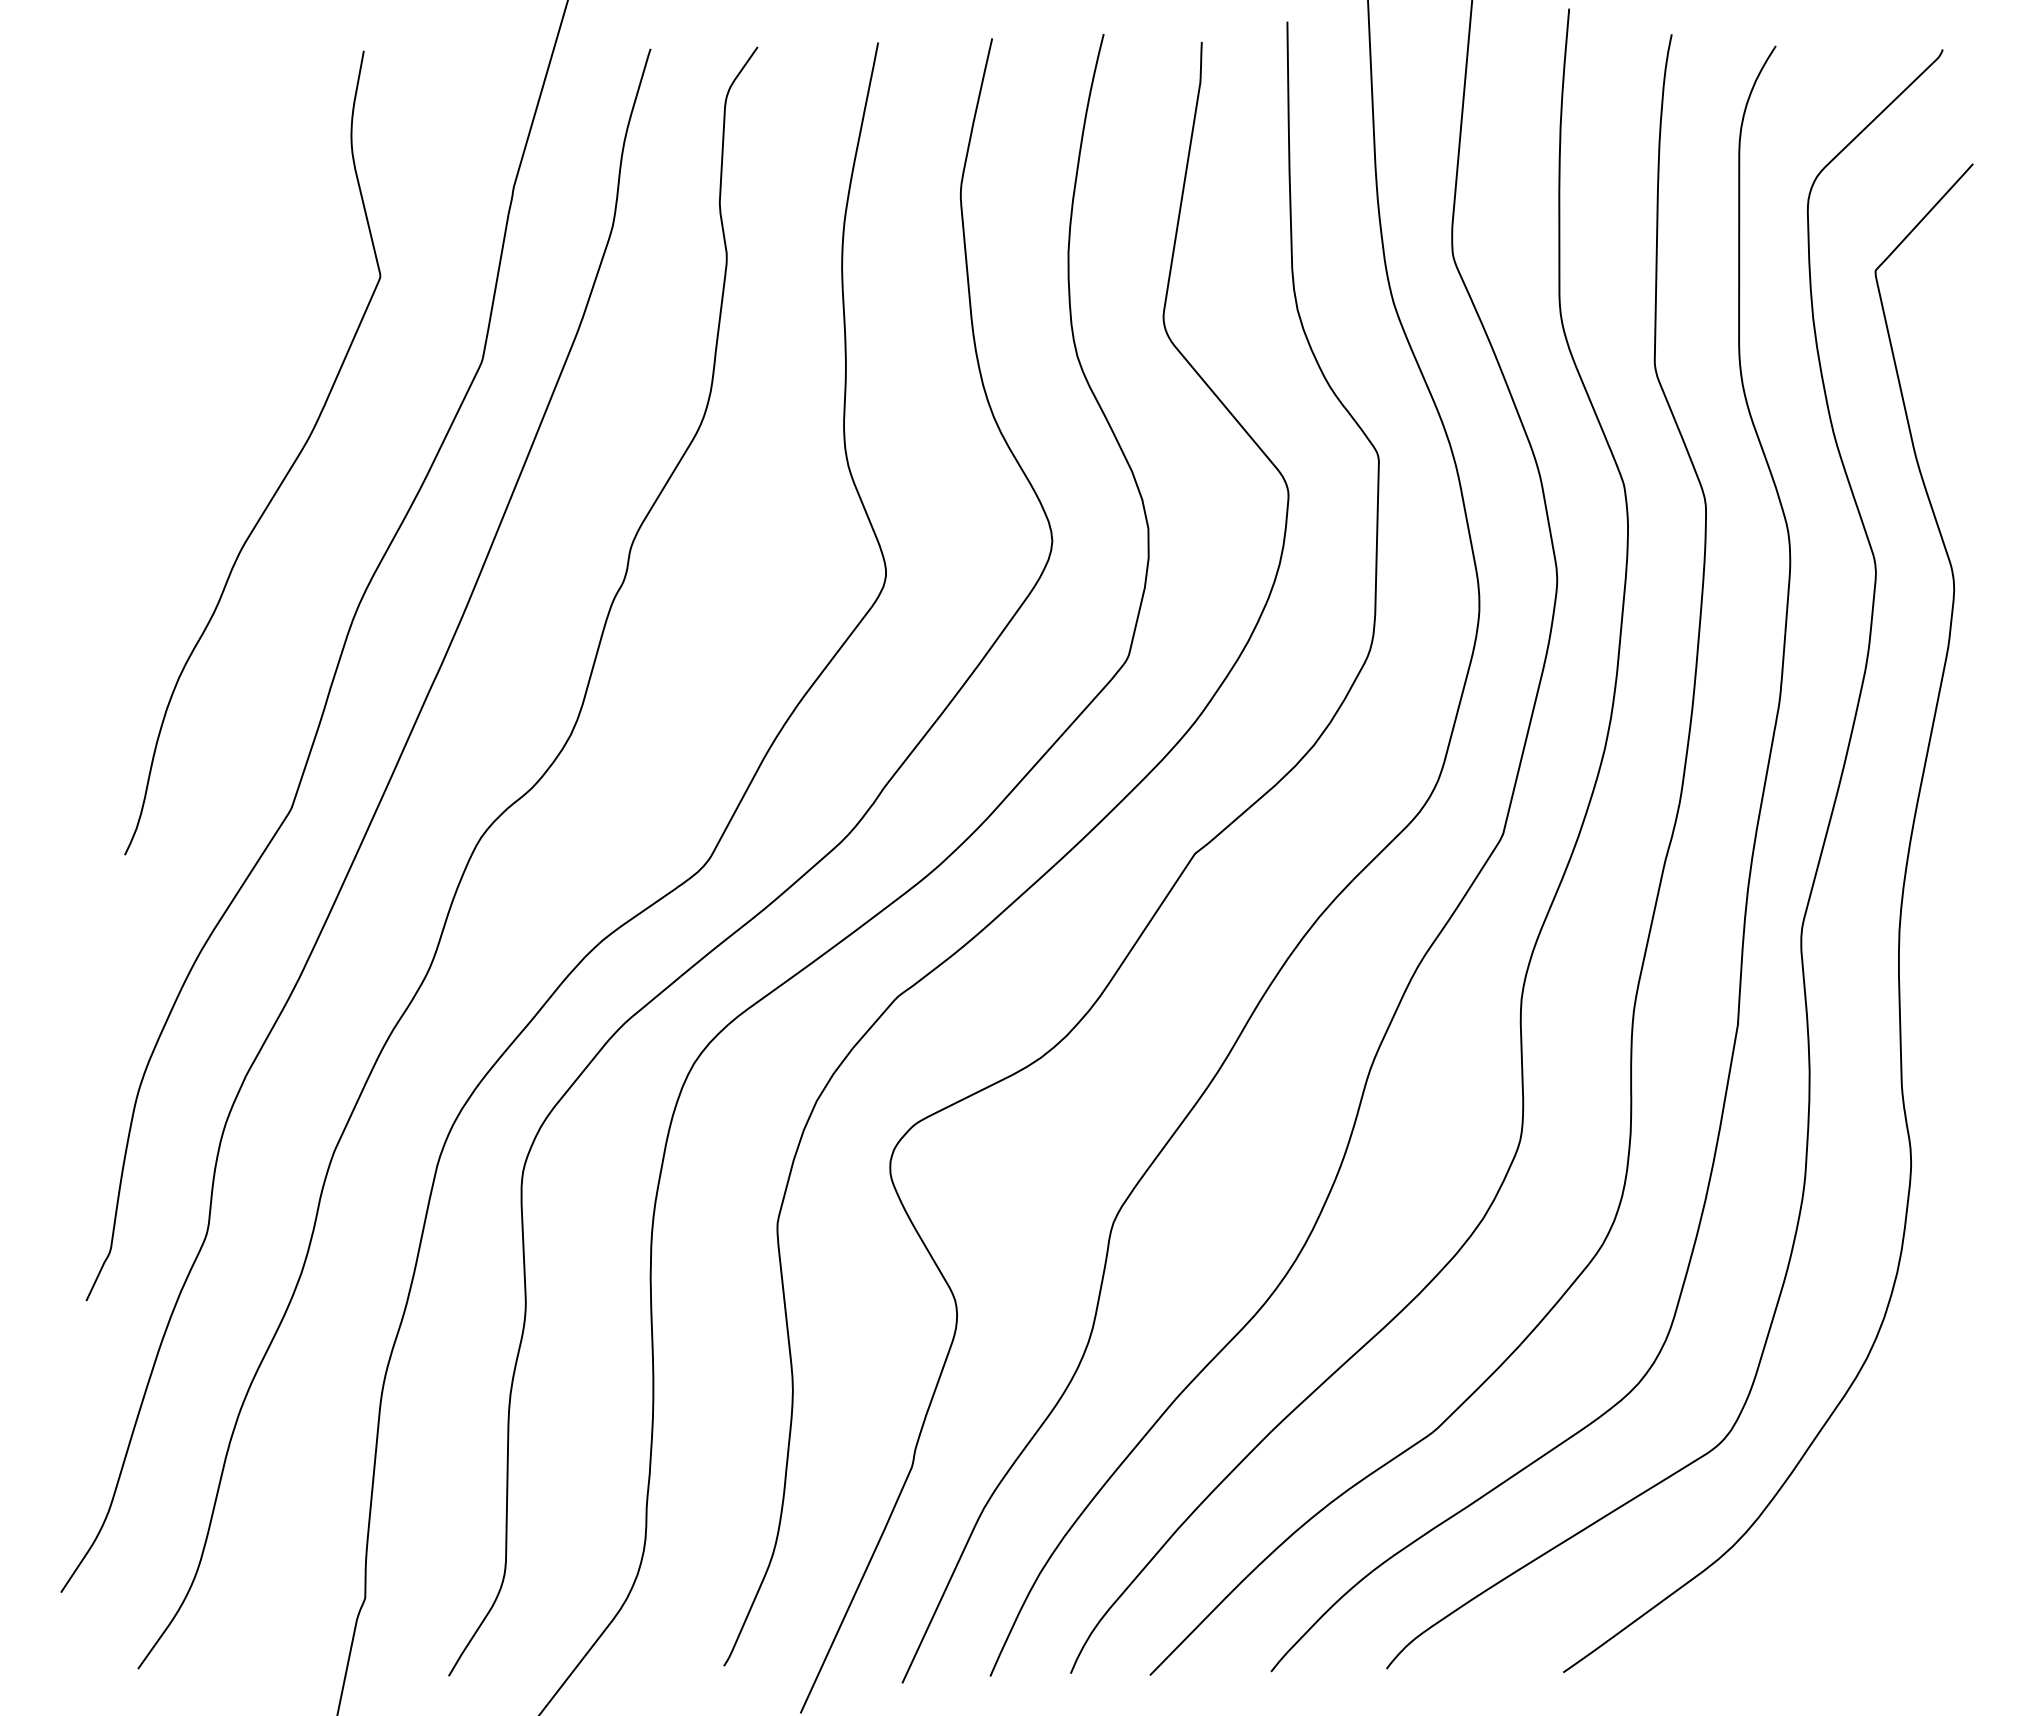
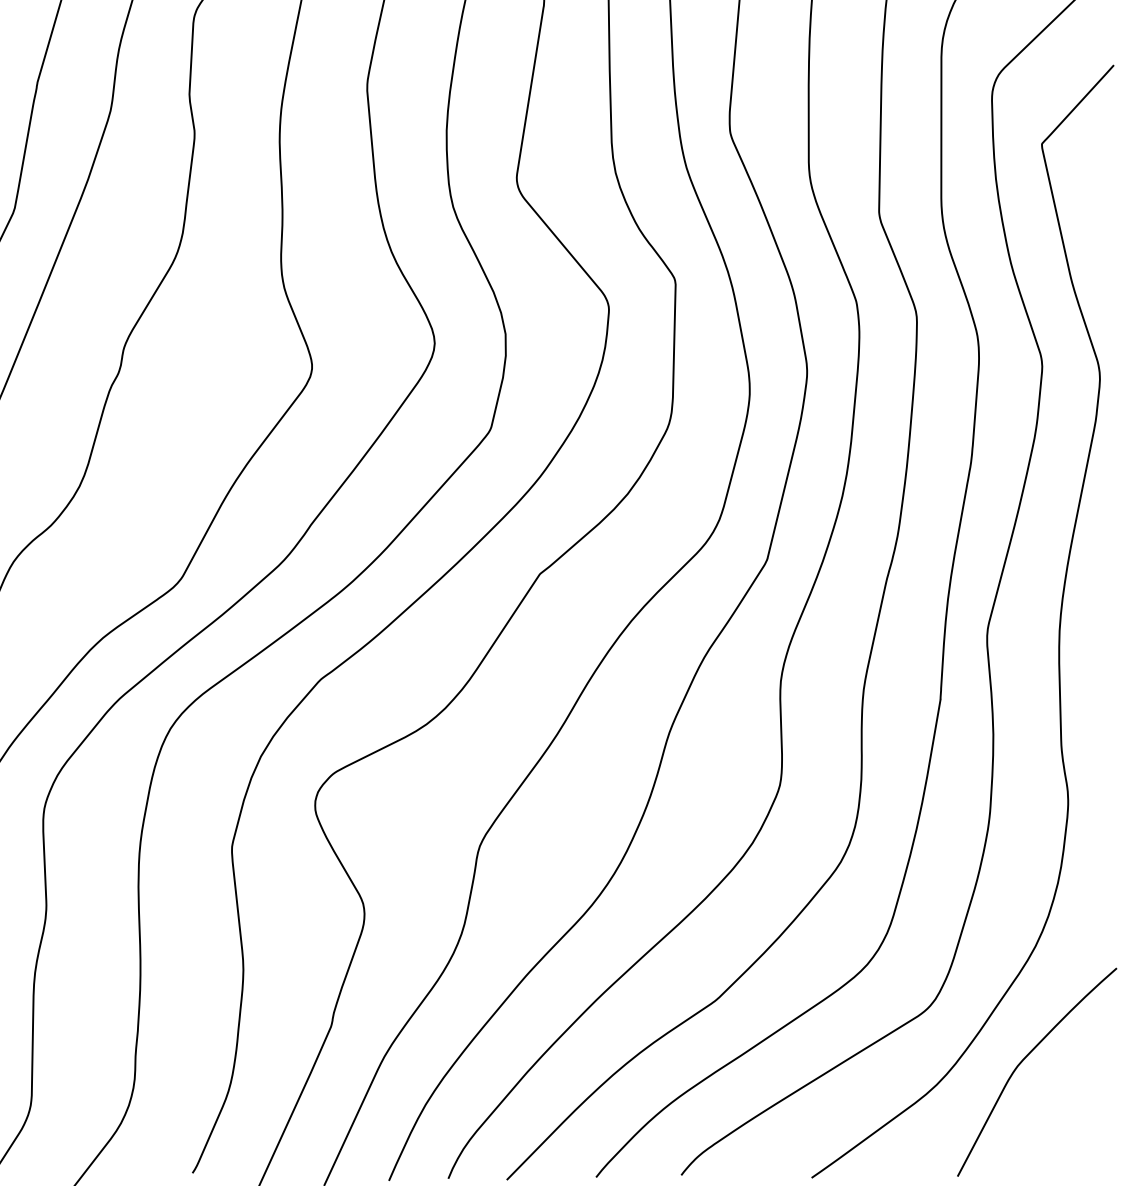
curve: (1852, 1511) -> (1024, 1059), added

